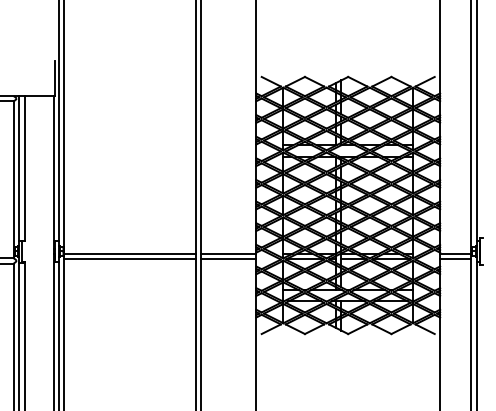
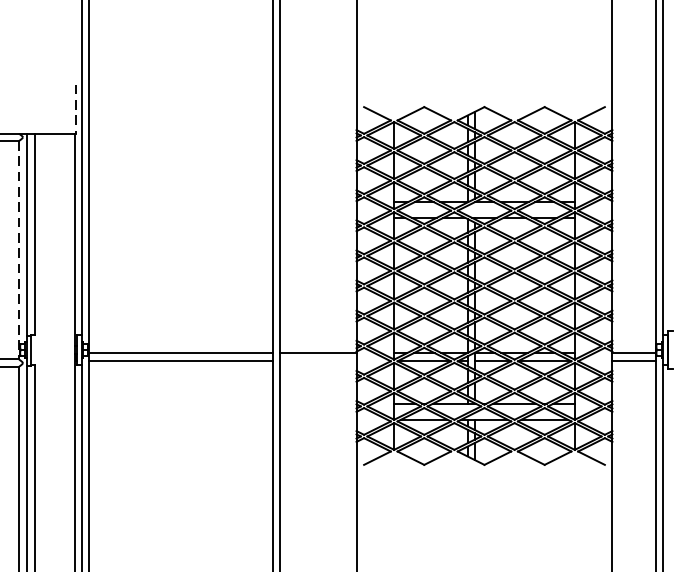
line: (54, 78) -> (75, 109), solid -> dashed
line: (14, 180) -> (20, 251), solid -> dashed
line: (228, 259) -> (317, 361), removed

